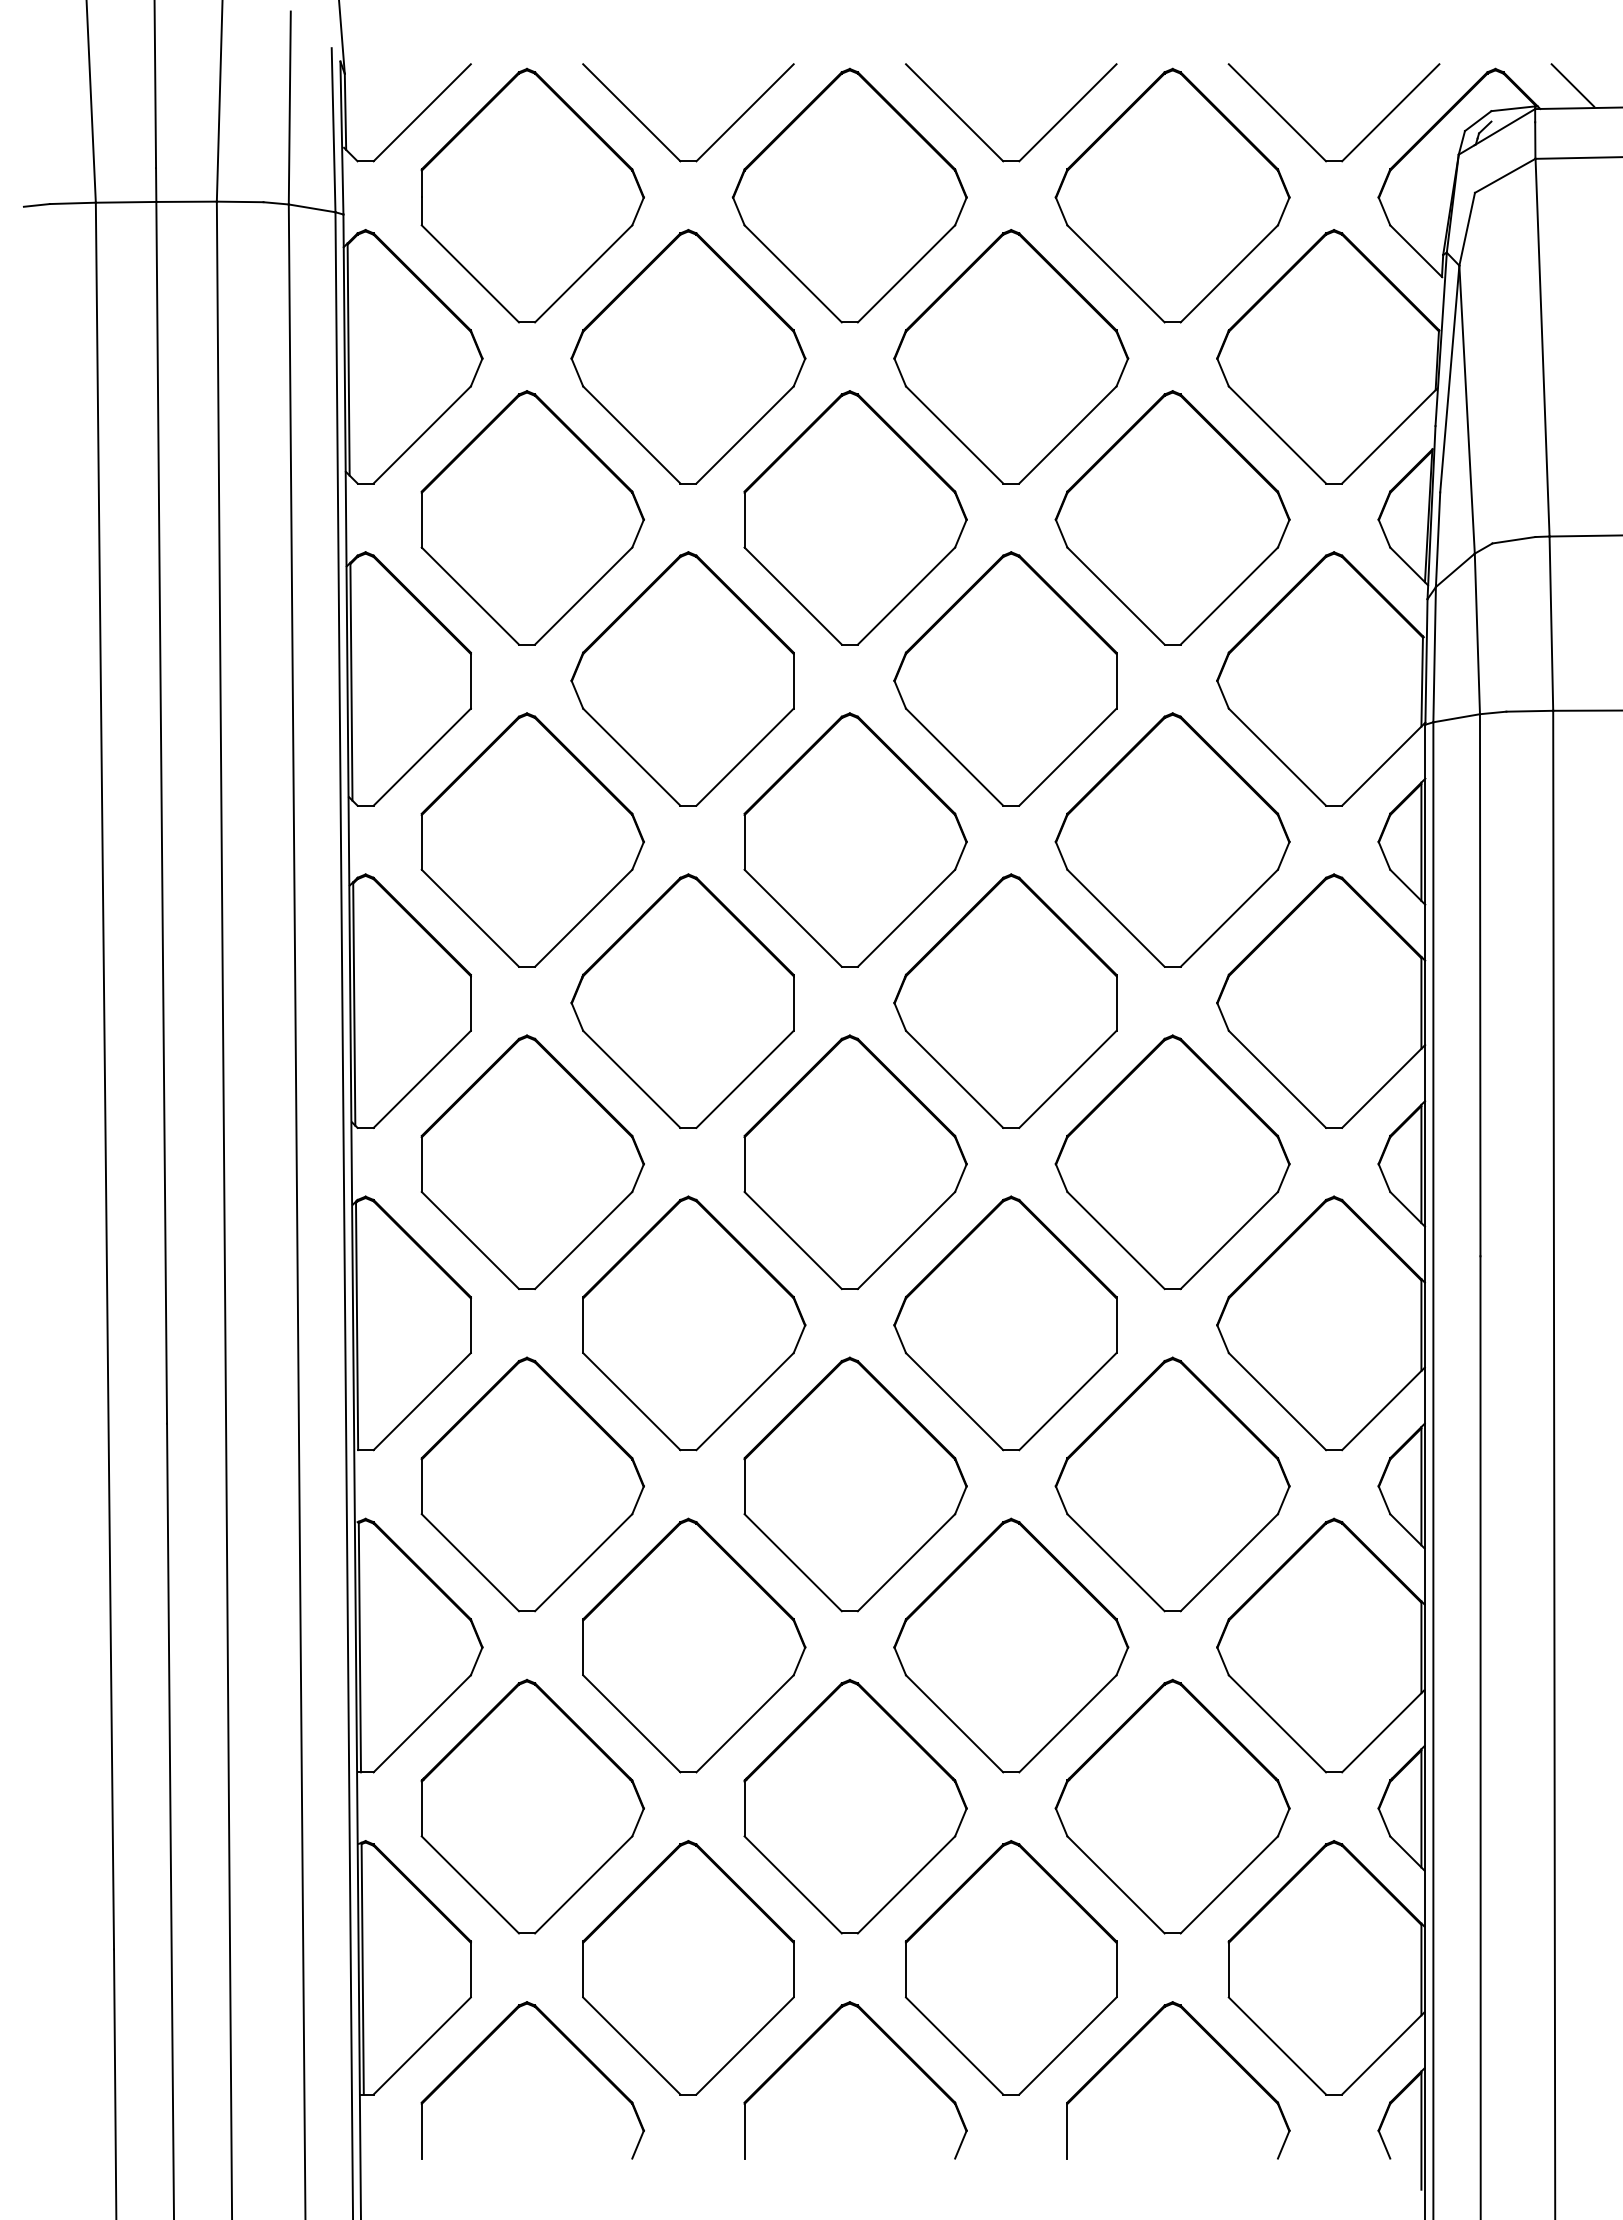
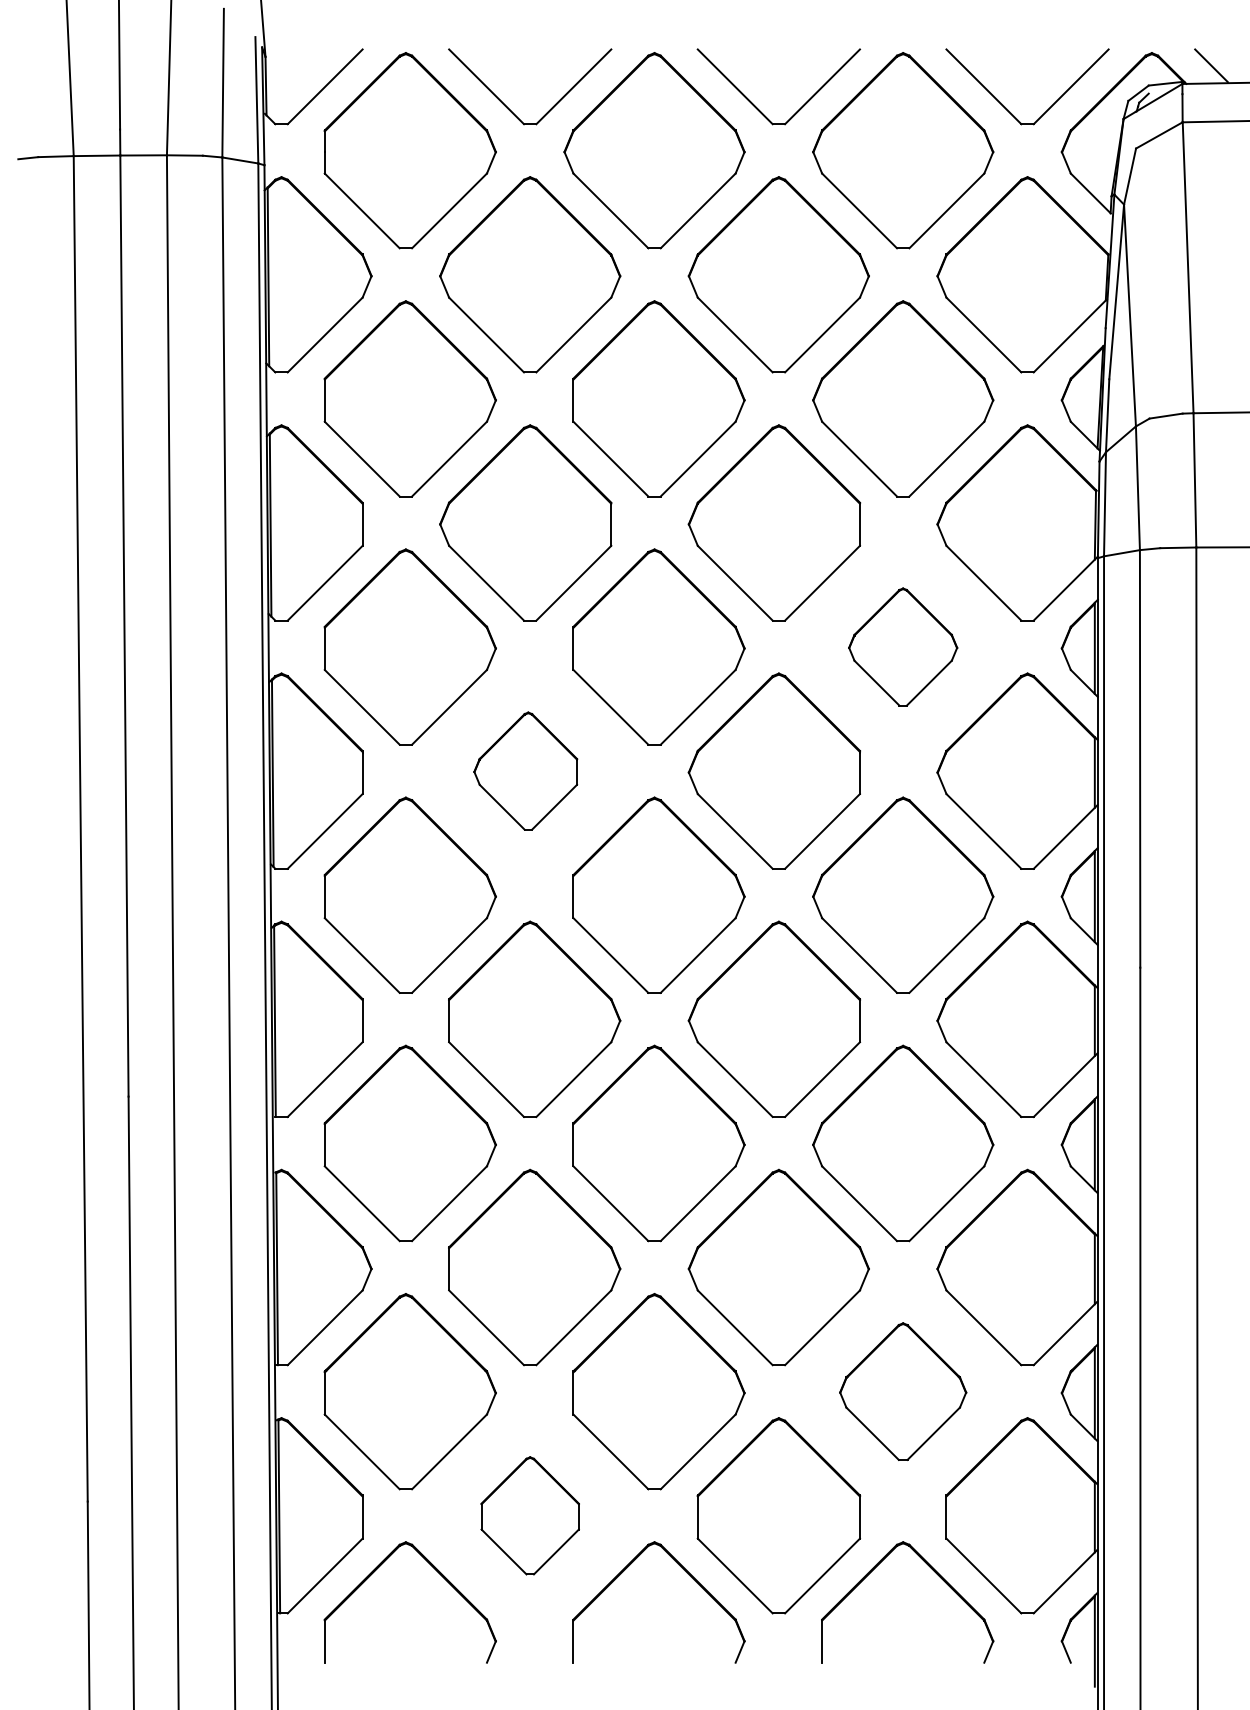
part: (1172, 839) -> (903, 646), size x0.6
part: (682, 1000) -> (525, 770), size x0.6
part: (1172, 1806) -> (903, 1391), size x0.7
part: (688, 1967) -> (530, 1515), size x0.6

